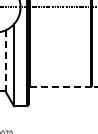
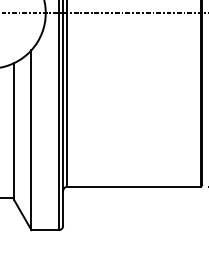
line: (6, 60) -> (14, 129), dashed -> solid
line: (61, 86) -> (135, 186), dashed -> solid

